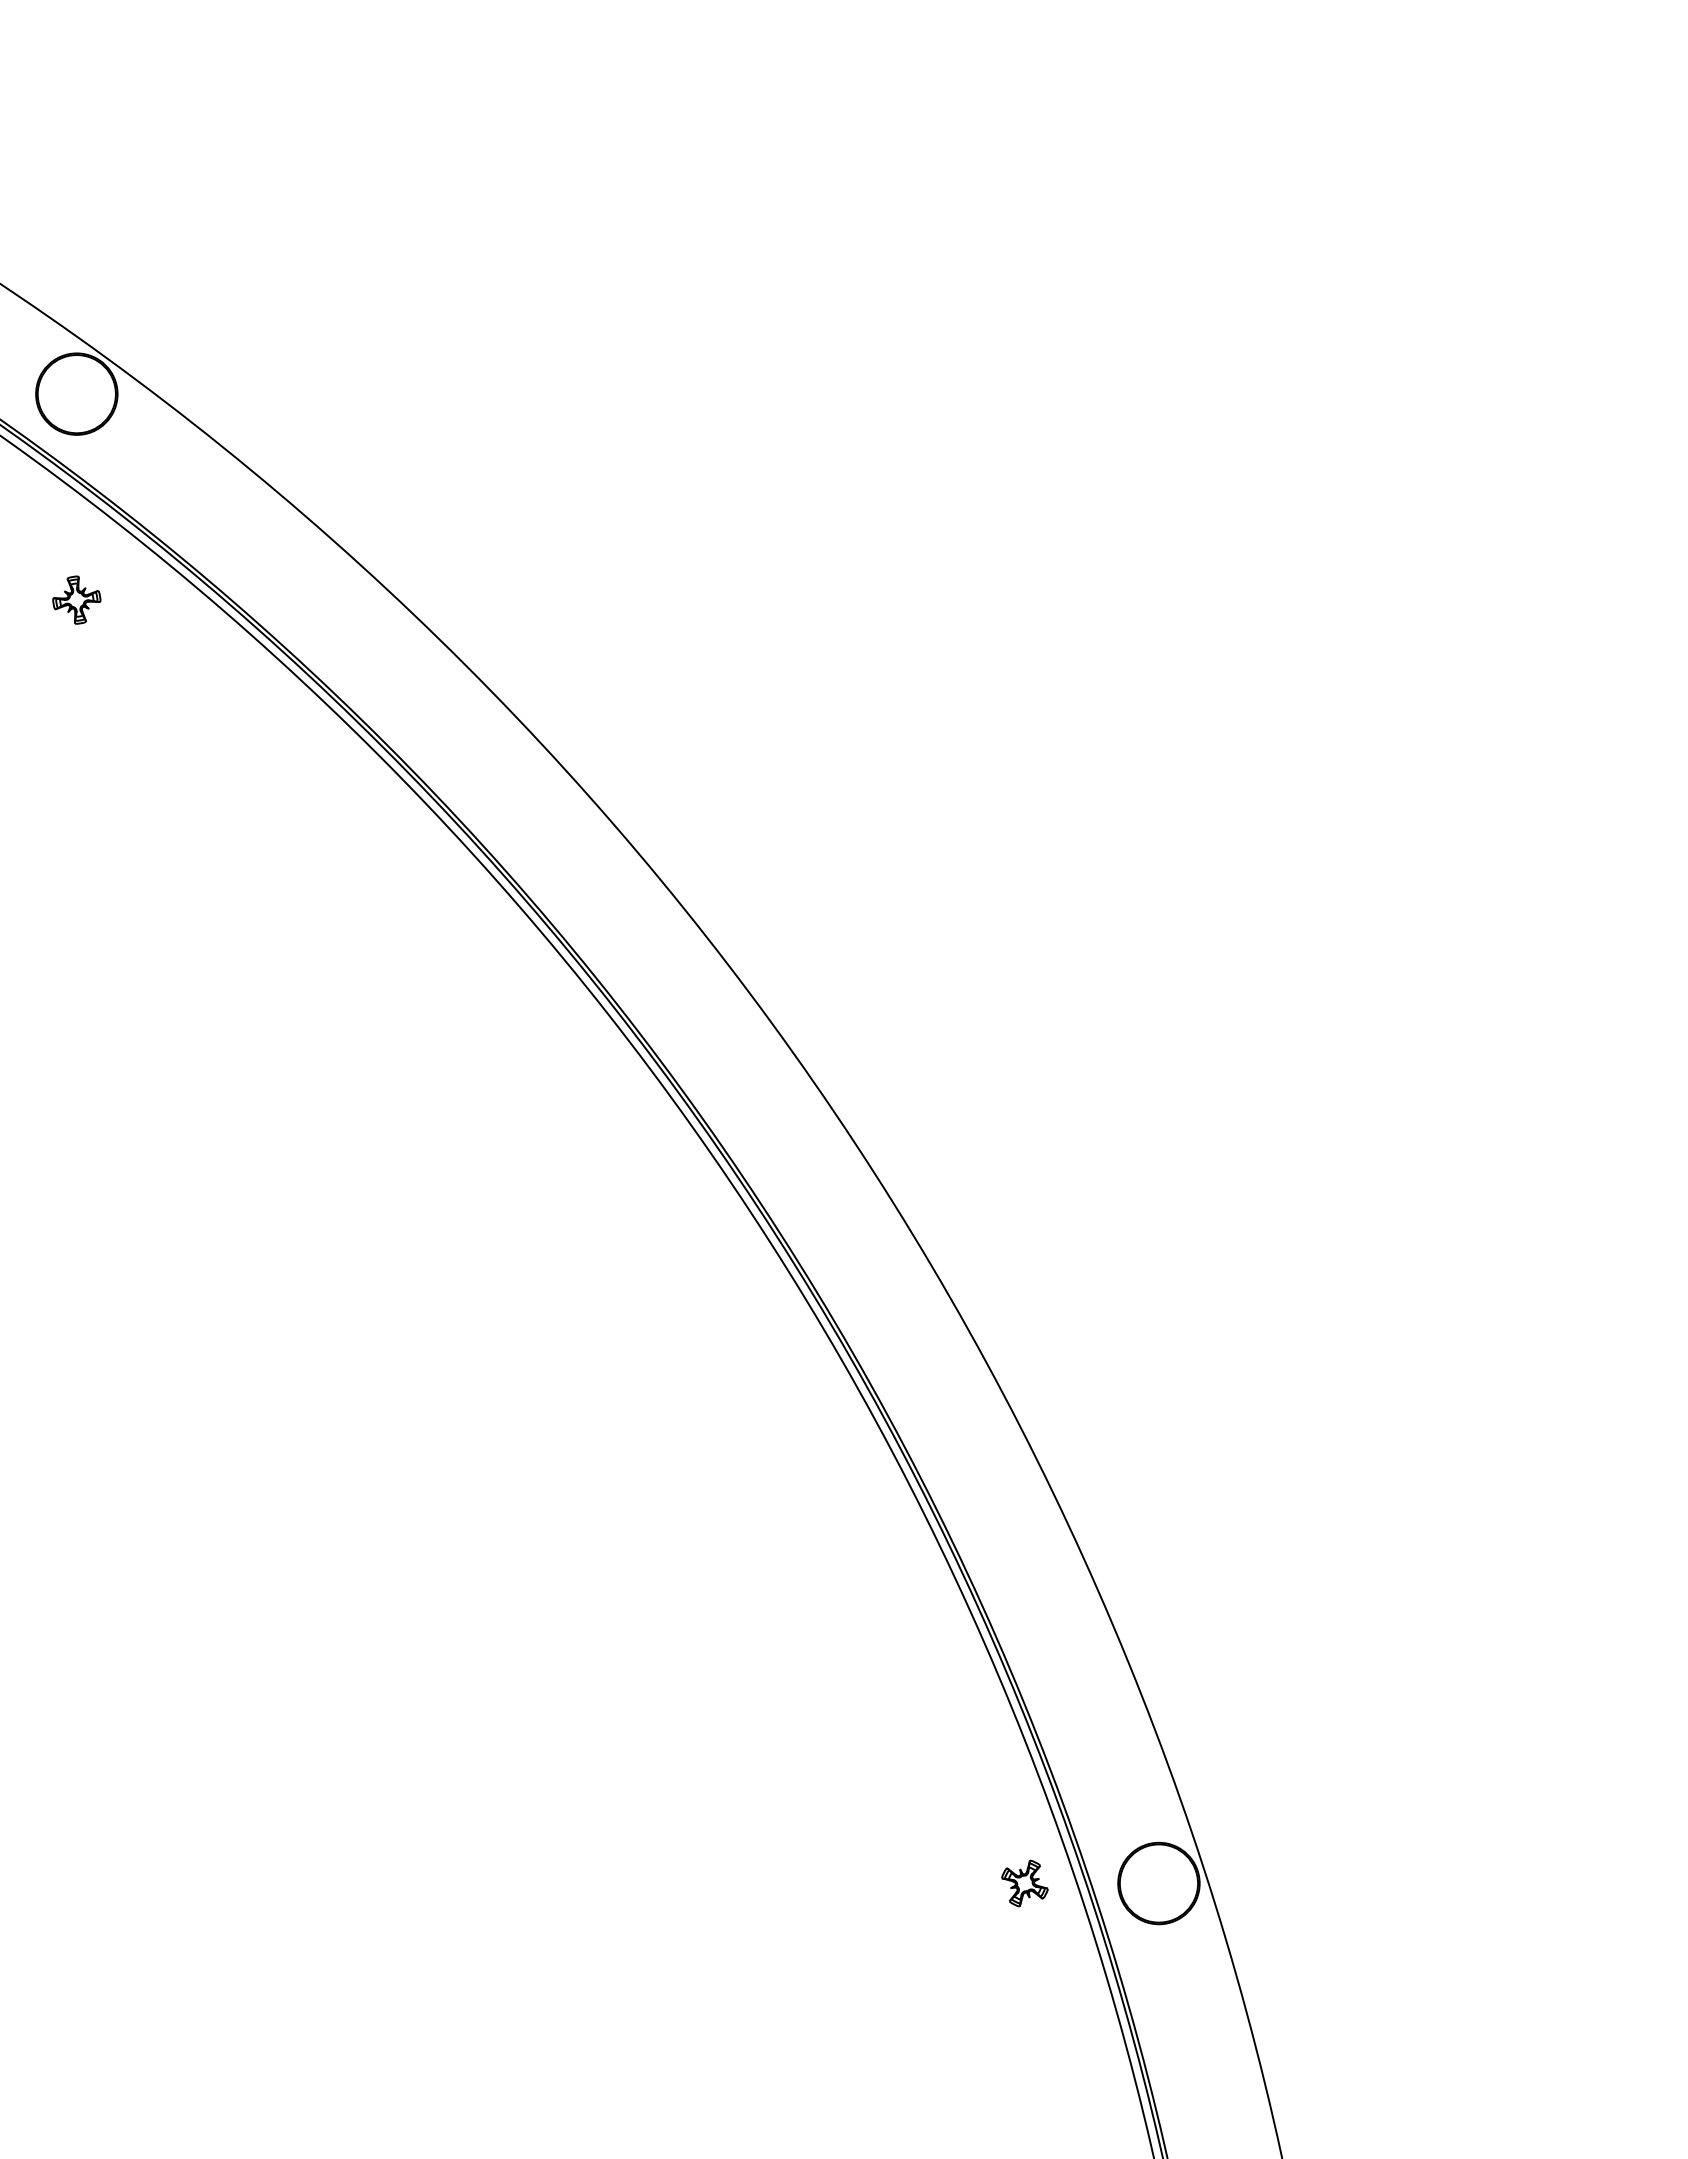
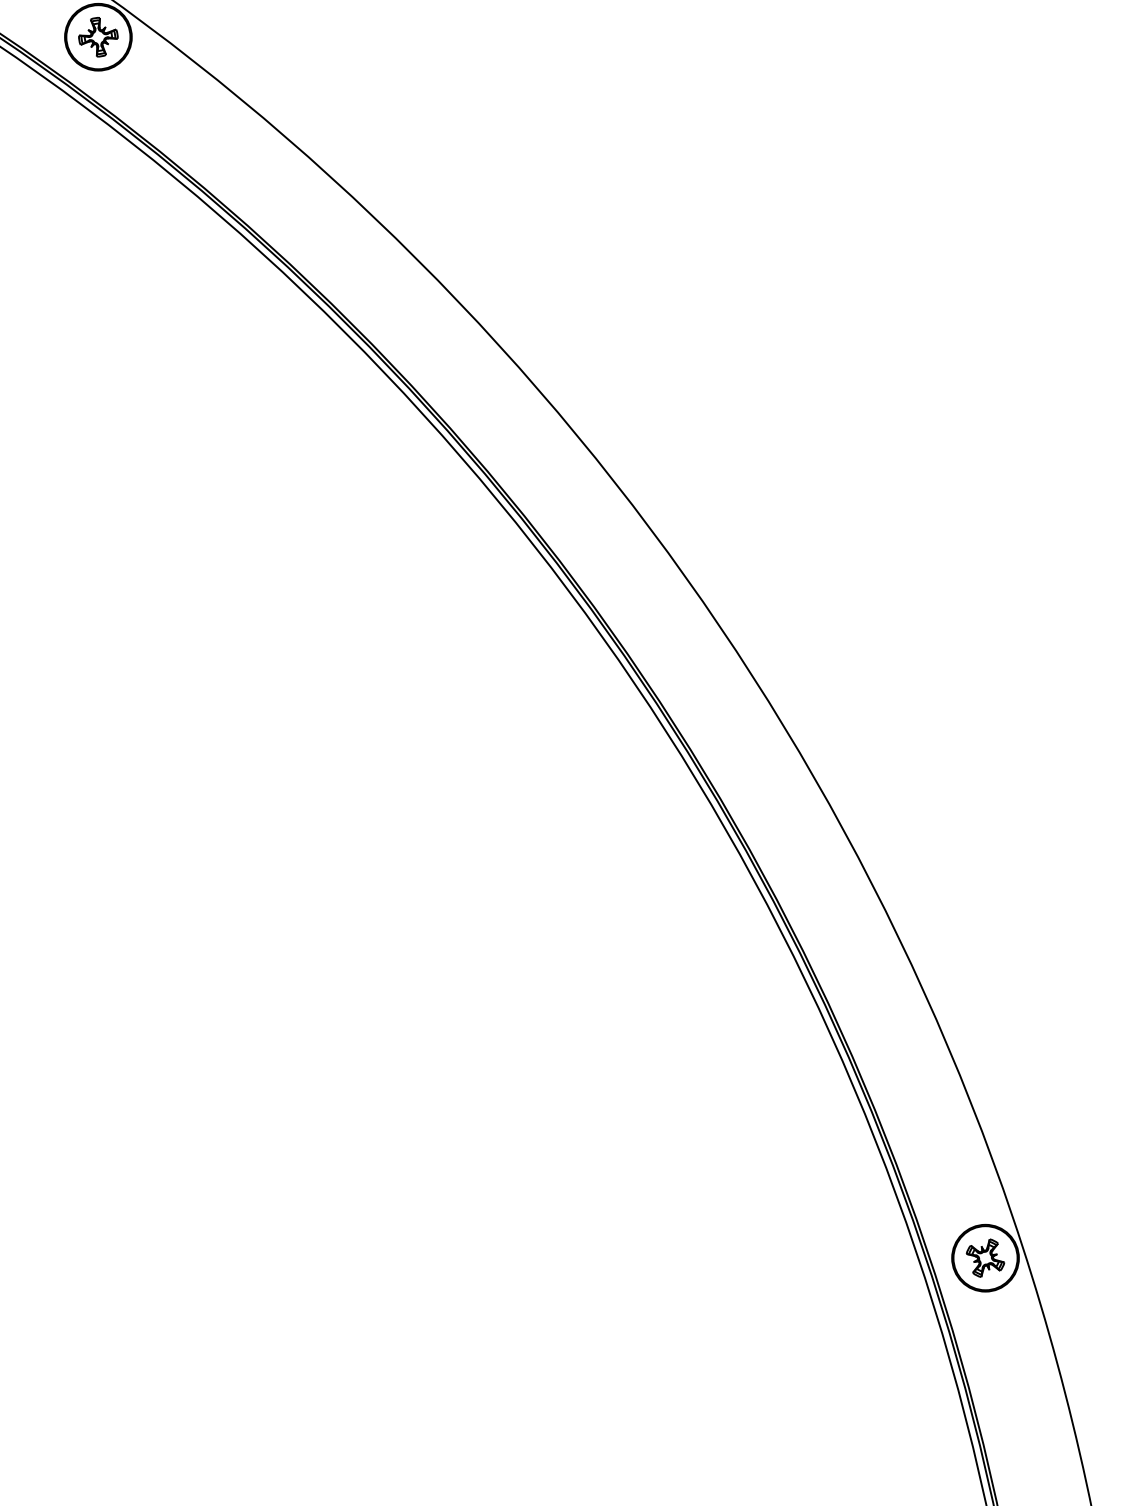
part: (76, 599) -> (98, 36), moved
part: (1024, 1883) -> (985, 1258), moved

